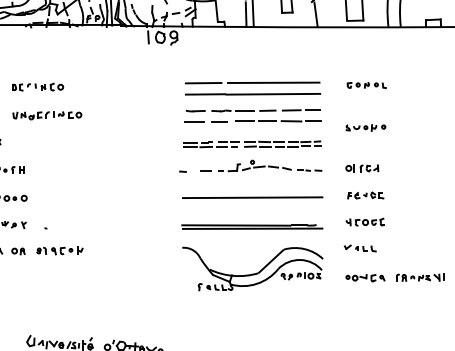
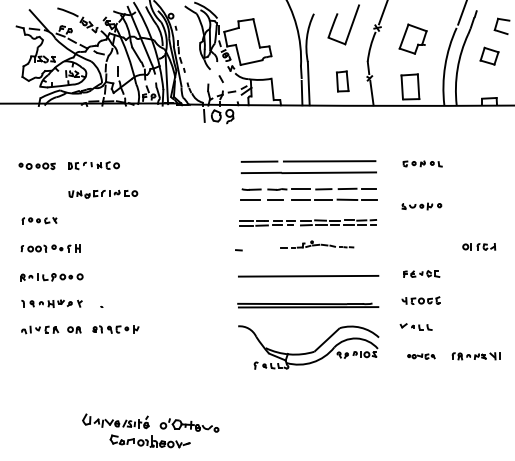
part: (261, 165) -> (317, 244), size x0.6
part: (362, 167) -> (479, 246), moved
part: (365, 277) -> (421, 356), size x0.7

